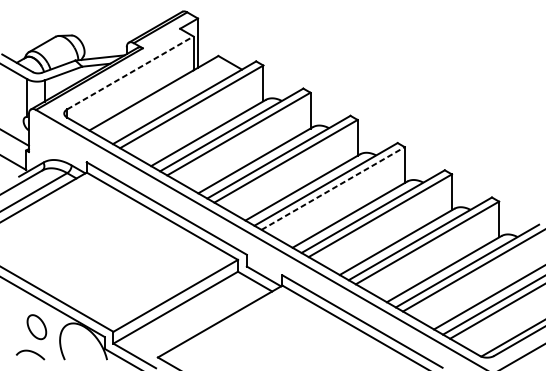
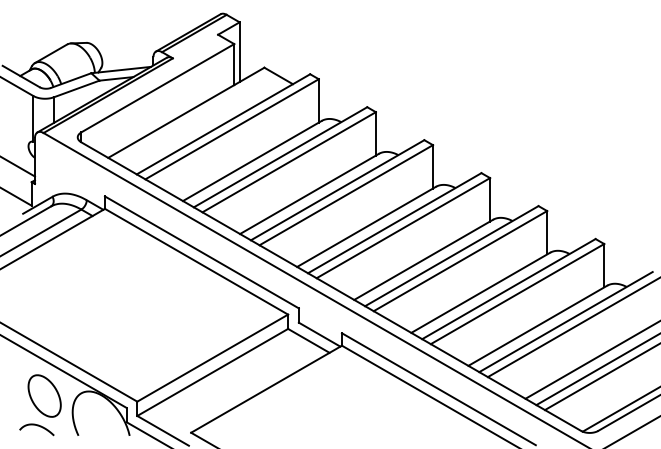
line: (130, 73) -> (158, 88), dashed -> solid
line: (333, 187) -> (403, 227), dashed -> solid
part: (36, 326) -> (44, 395), size x1.43

